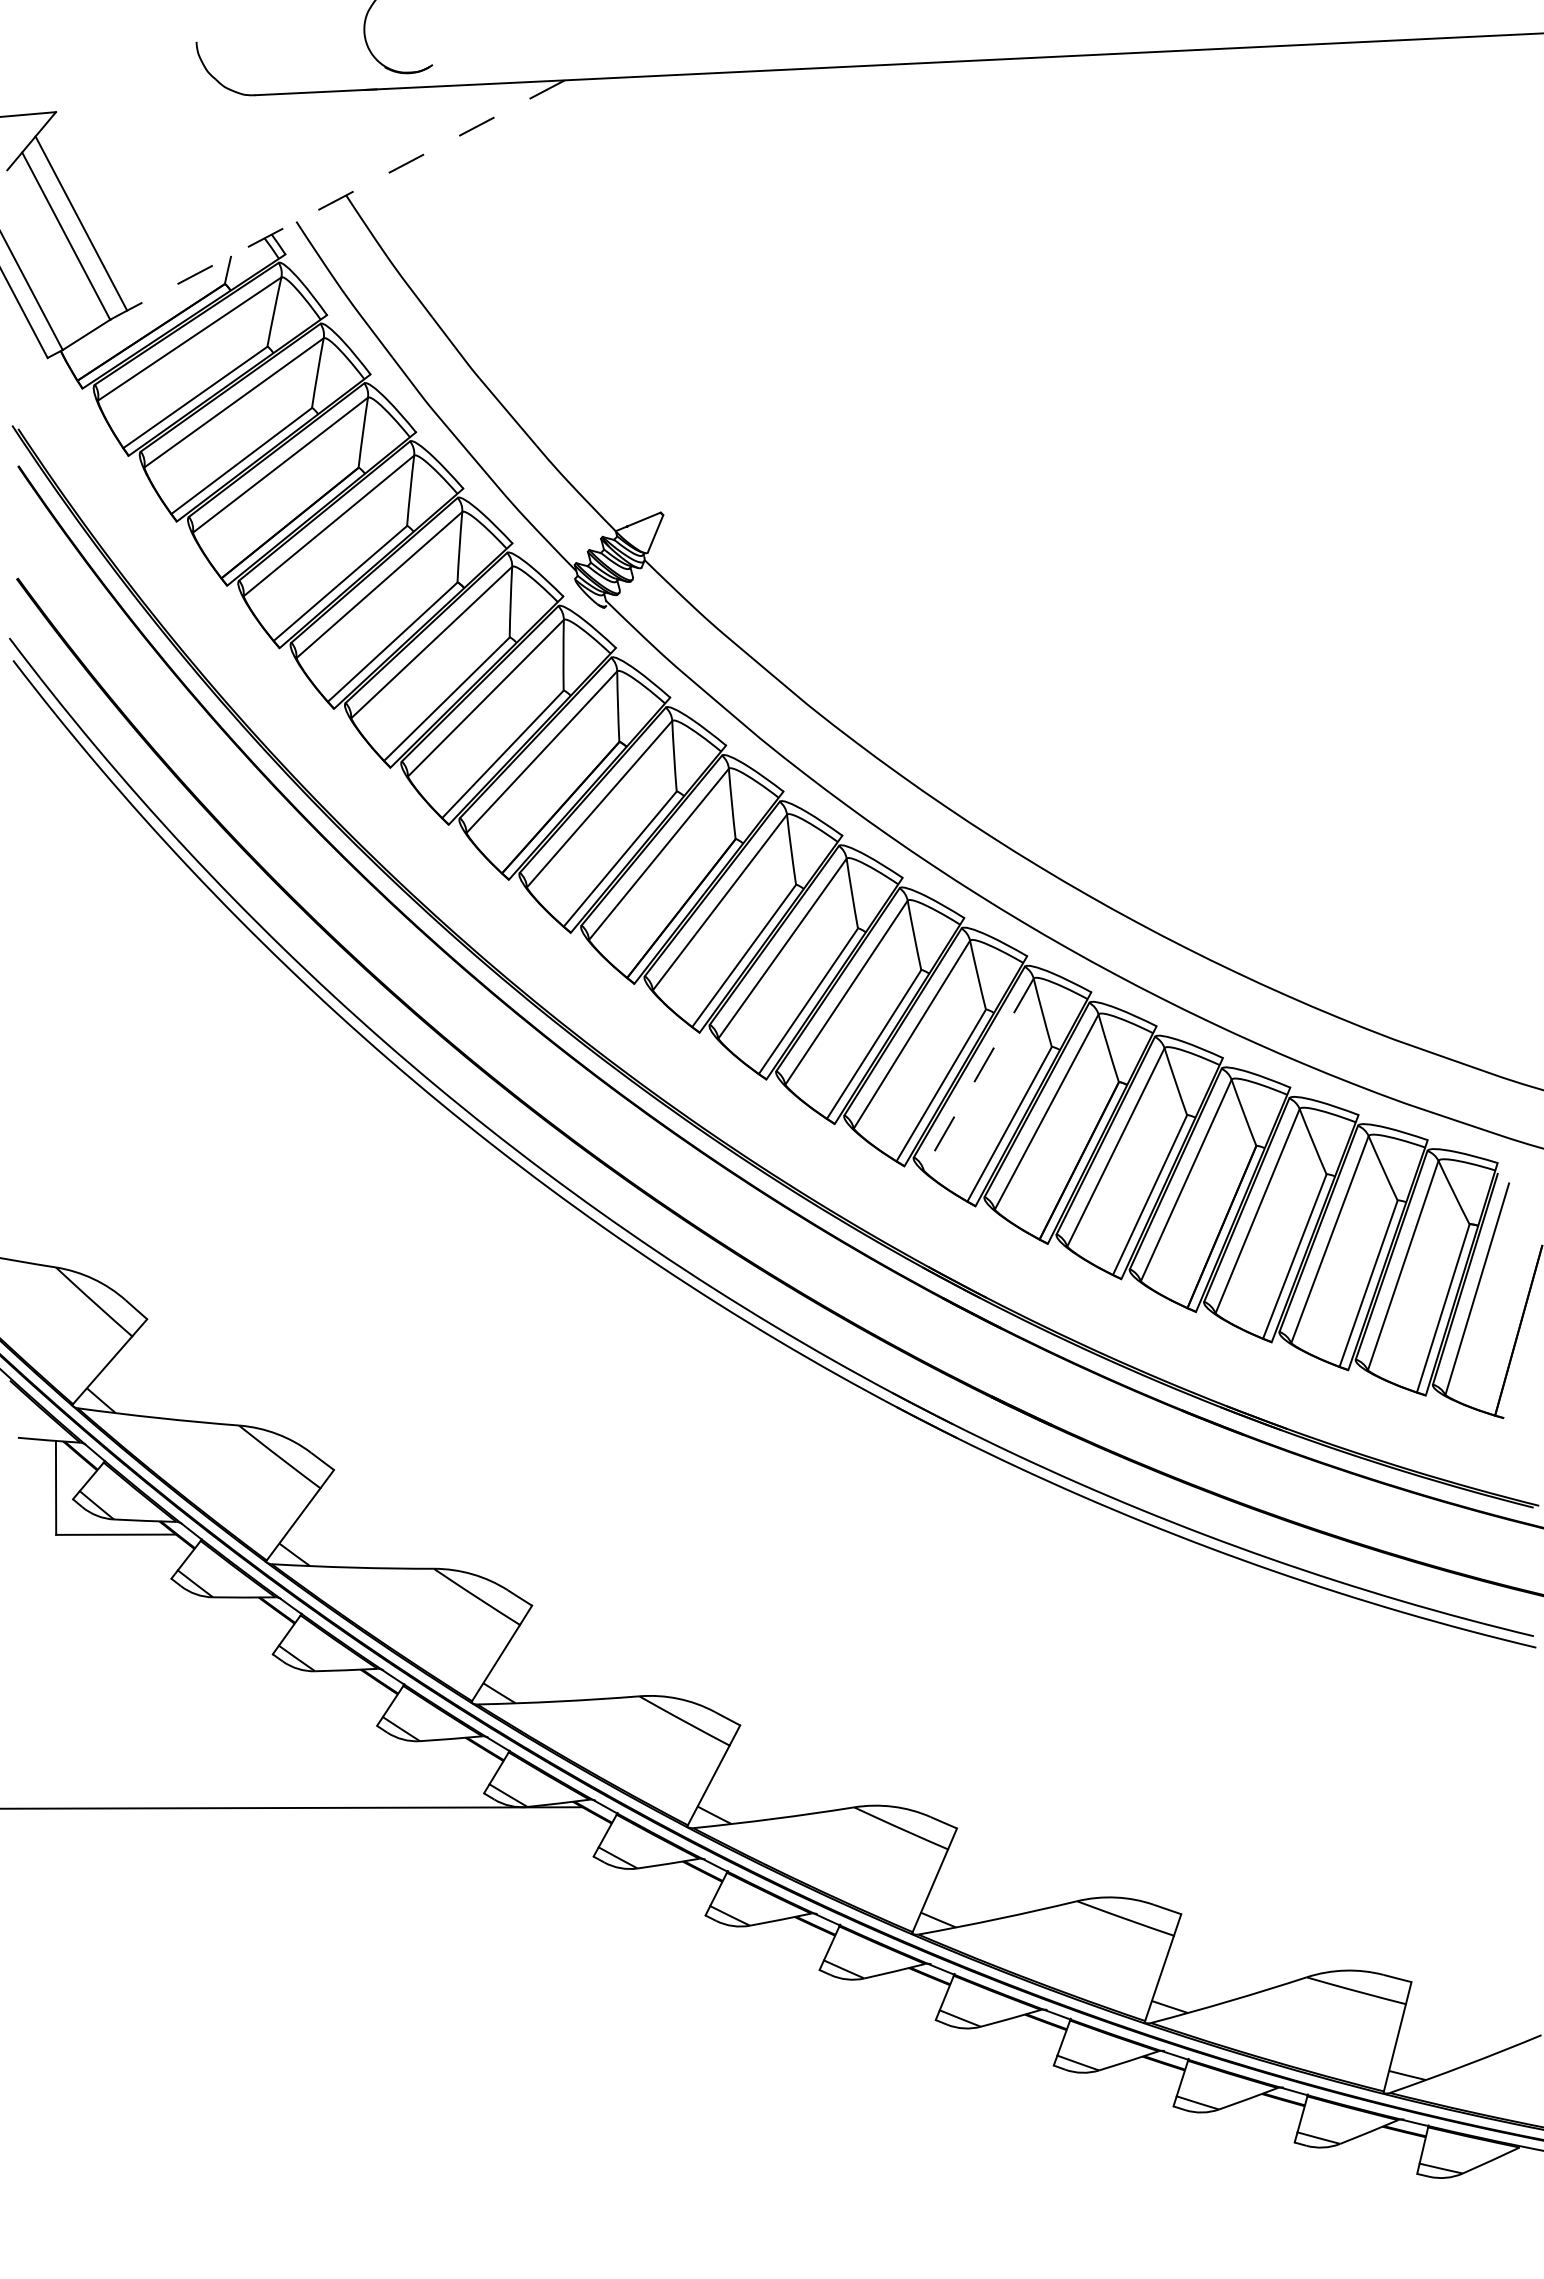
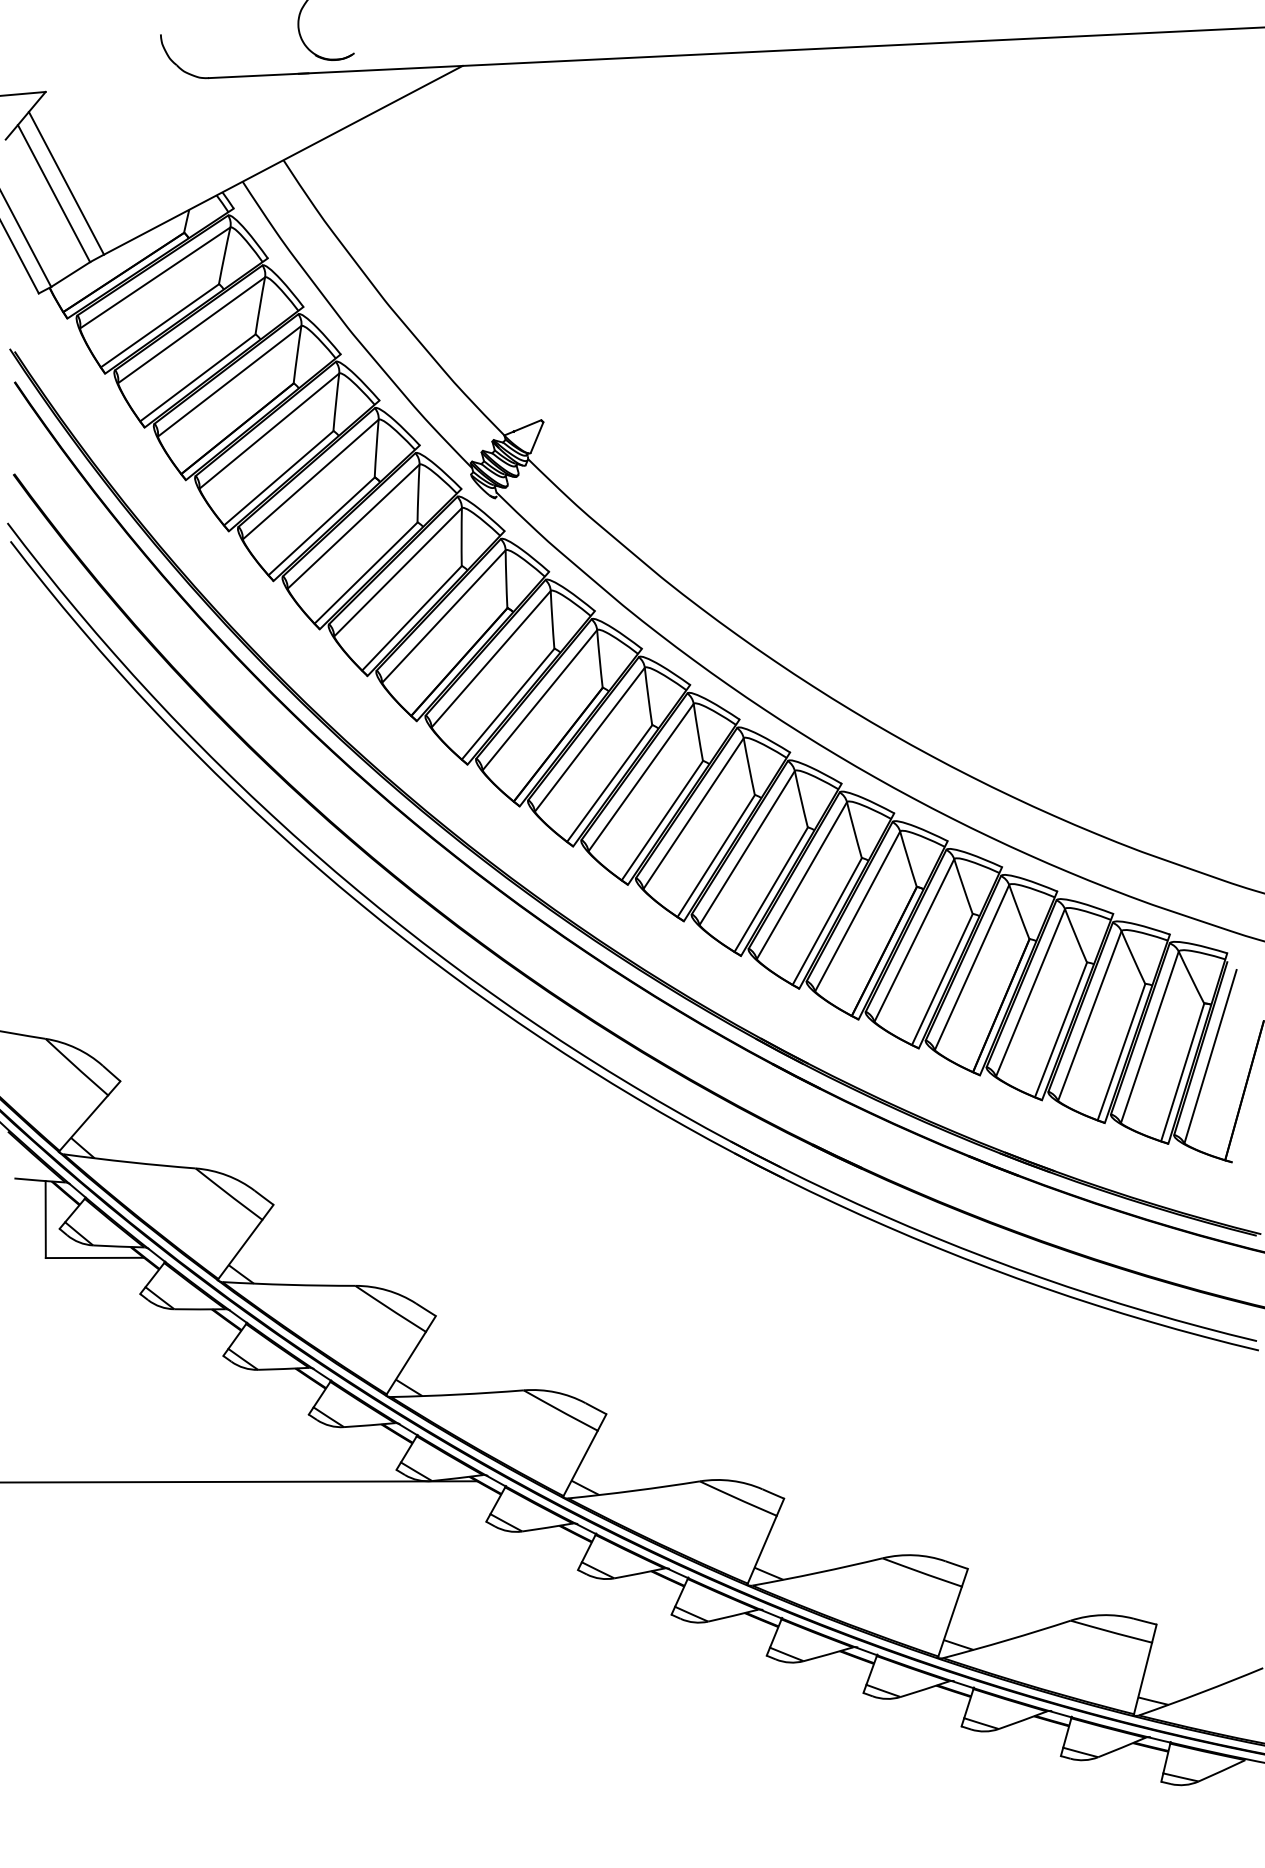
line: (345, 195) -> (282, 160), dashed -> solid
line: (978, 1074) -> (801, 880), dashed -> solid

